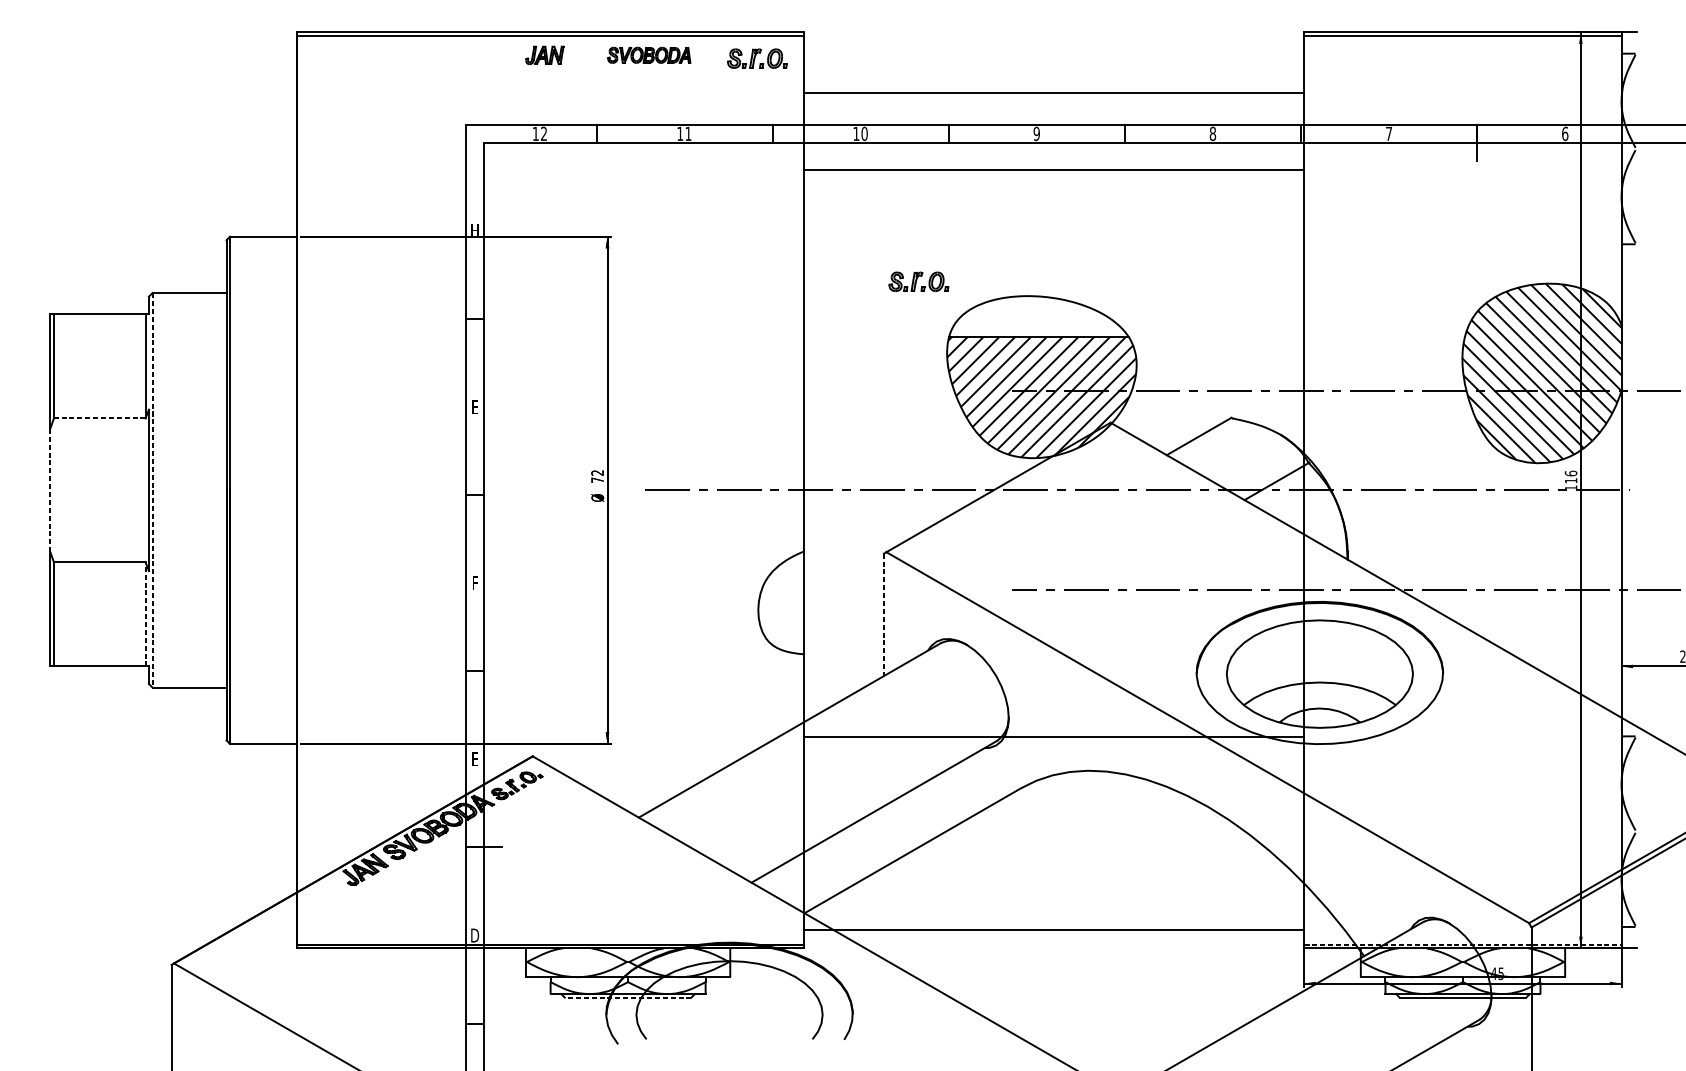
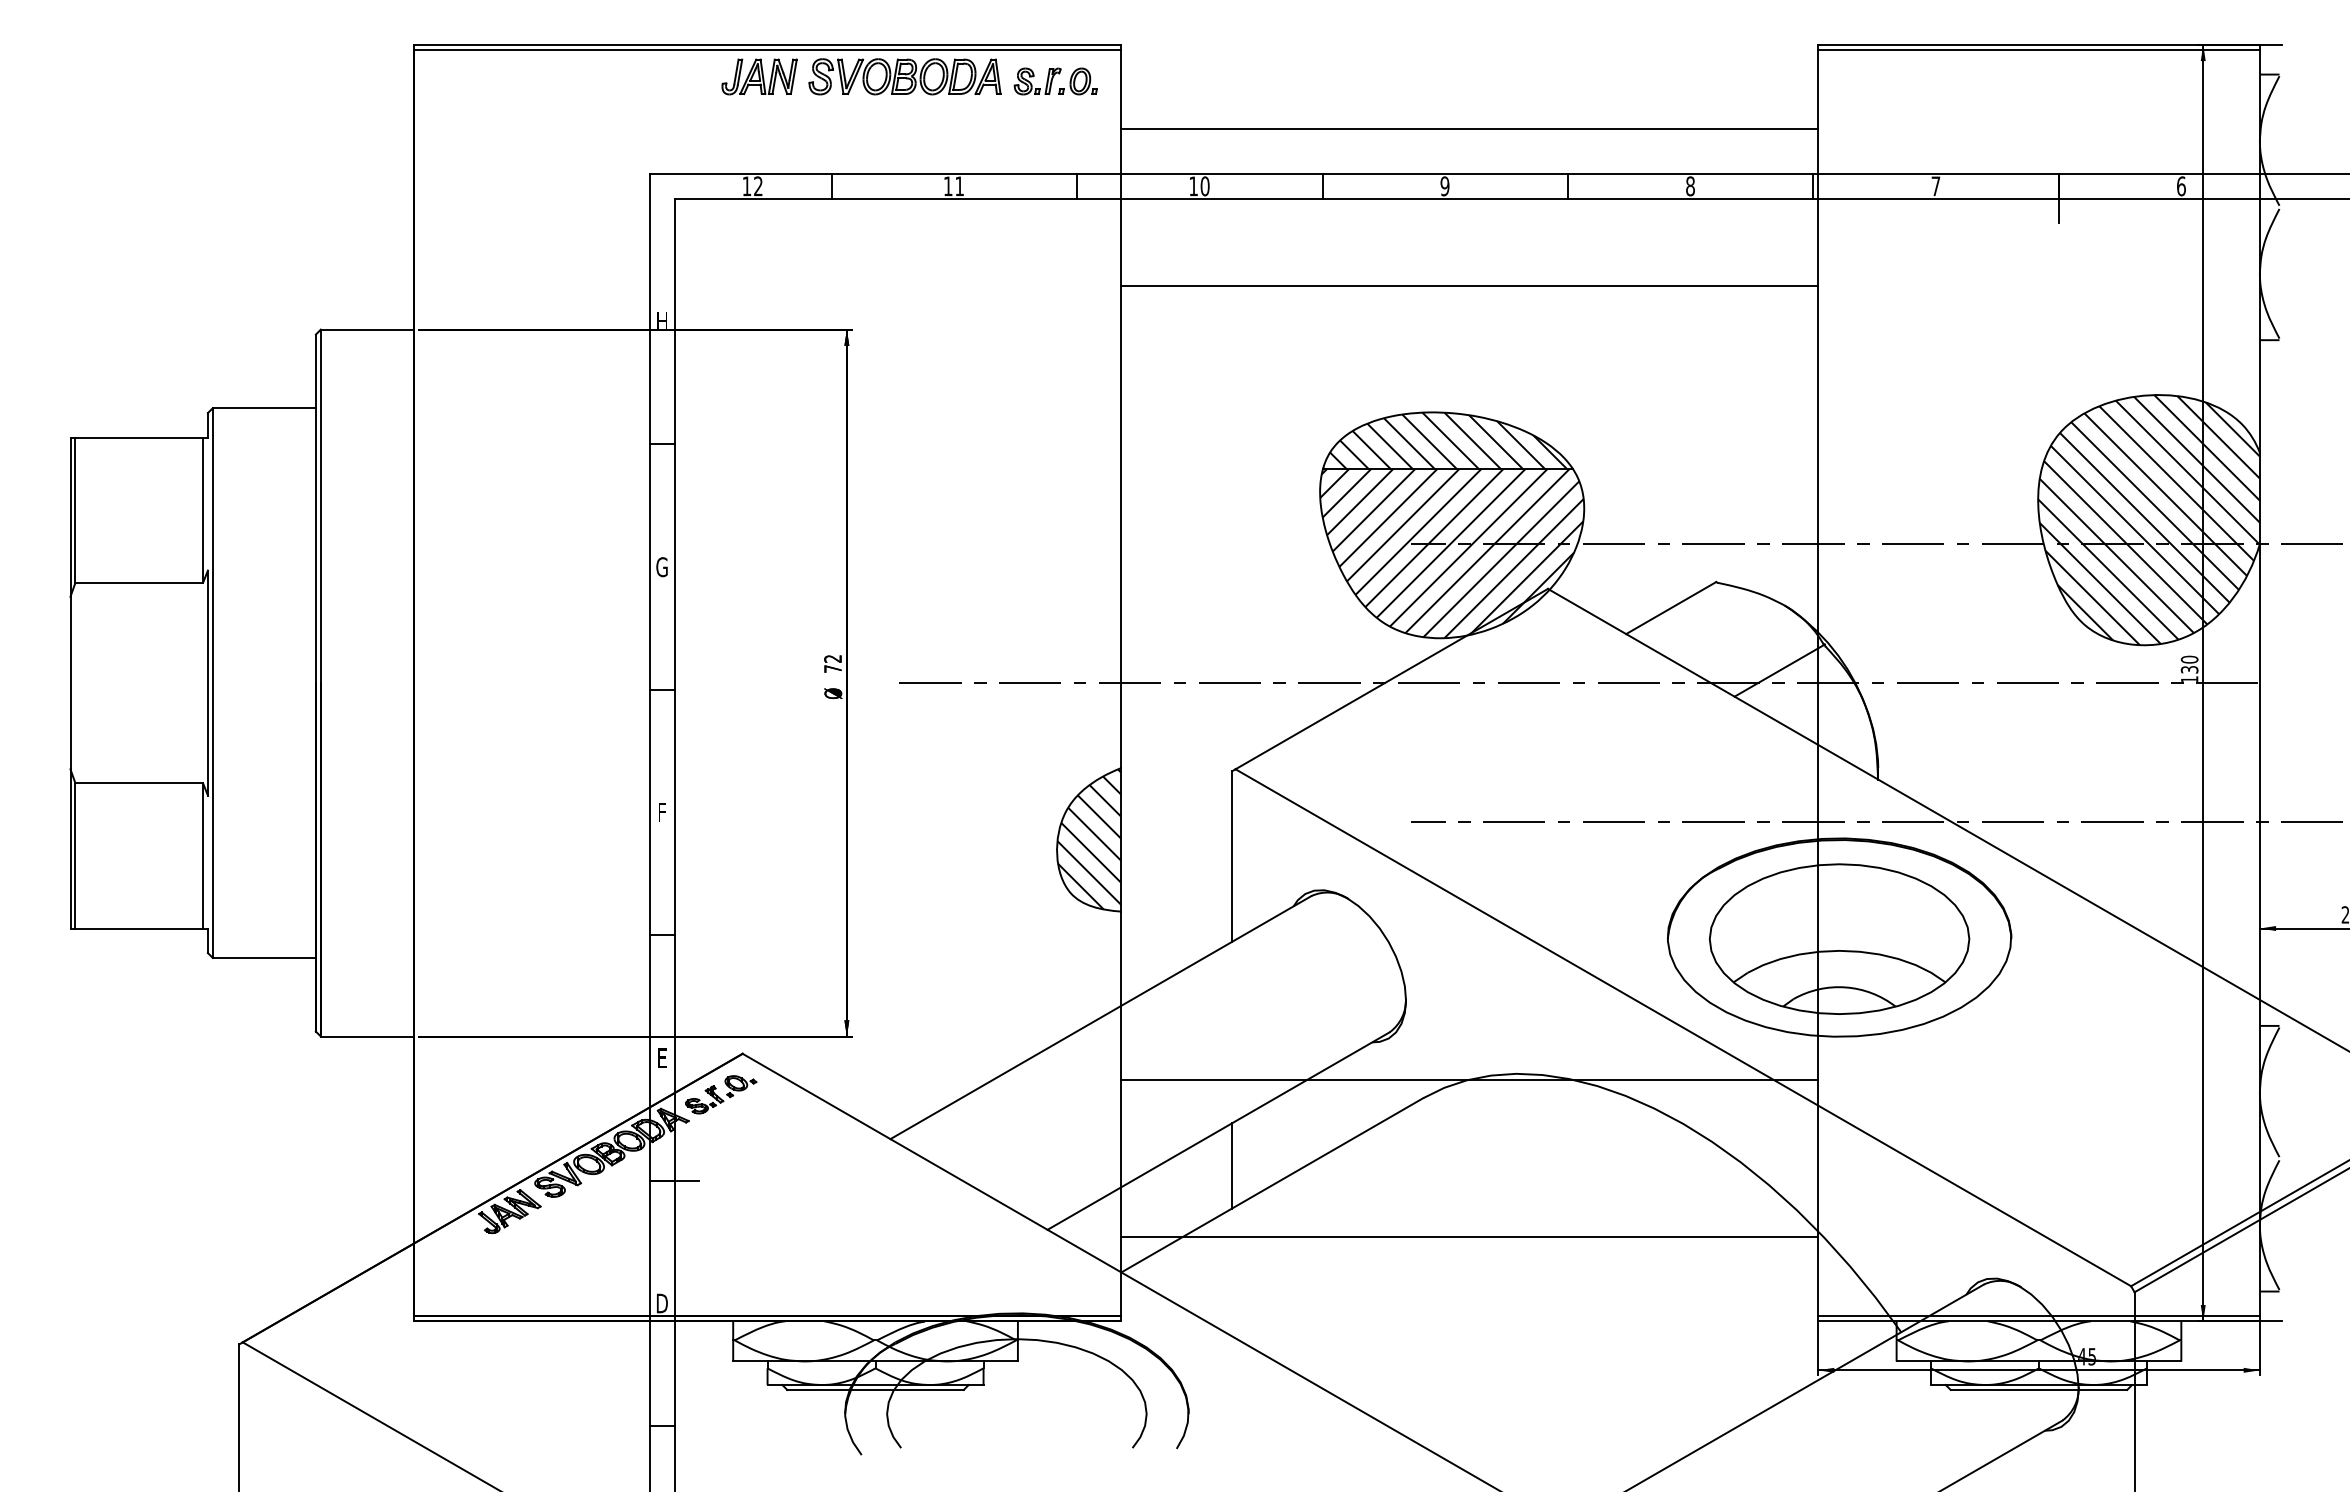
part: (544, 55) -> (759, 76), size x1.43
part: (648, 55) -> (904, 76), size x1.67
line: (1054, 169) -> (1469, 285), moved
part: (918, 281) -> (1280, 392), removed
hatch: (1037, 316) -> (1445, 440), added
text: (474, 407) -> (661, 567), E -> G
line: (99, 418) -> (139, 582), dashed -> solid
text: (1571, 477) -> (2189, 664), 116 -> 130
line: (50, 489) -> (70, 682), dashed -> solid
line: (152, 490) -> (212, 683), dashed -> solid
hatch: (781, 602) -> (1089, 839), added
line: (145, 614) -> (203, 855), dashed -> solid
line: (884, 615) -> (1232, 857), dashed -> solid
line: (1054, 737) -> (1469, 1080), moved
line: (884, 836) -> (1232, 1165), added
line: (1054, 929) -> (1469, 1237), moved
line: (1462, 944) -> (2038, 1316), dashed -> solid
line: (628, 997) -> (875, 1389), dashed -> solid

